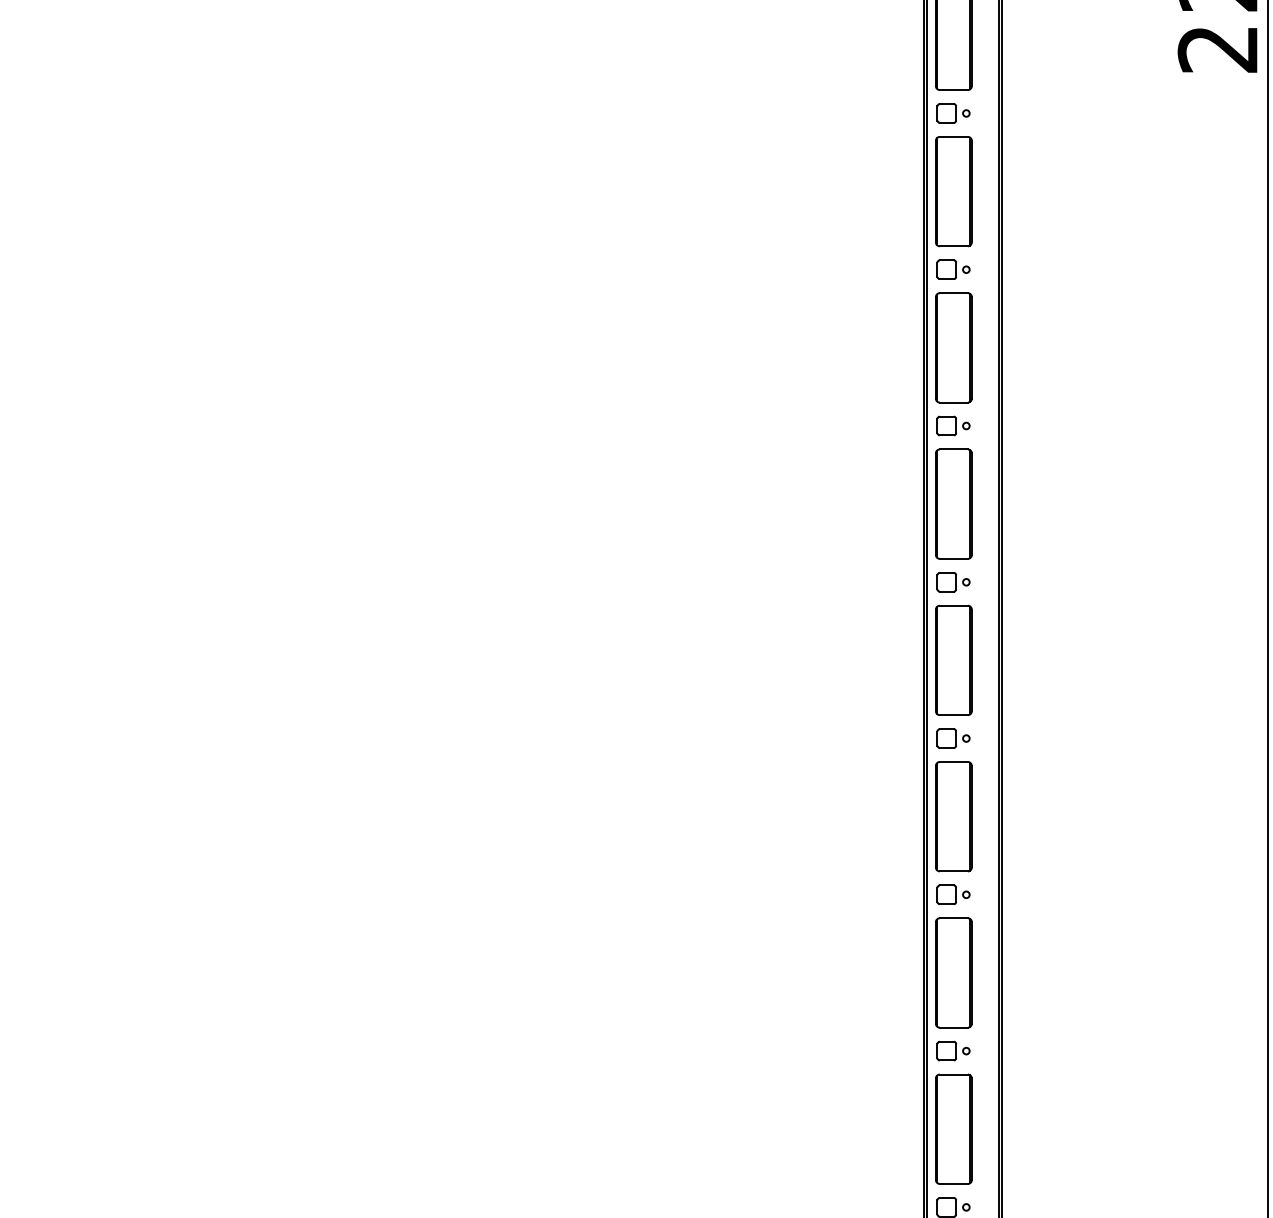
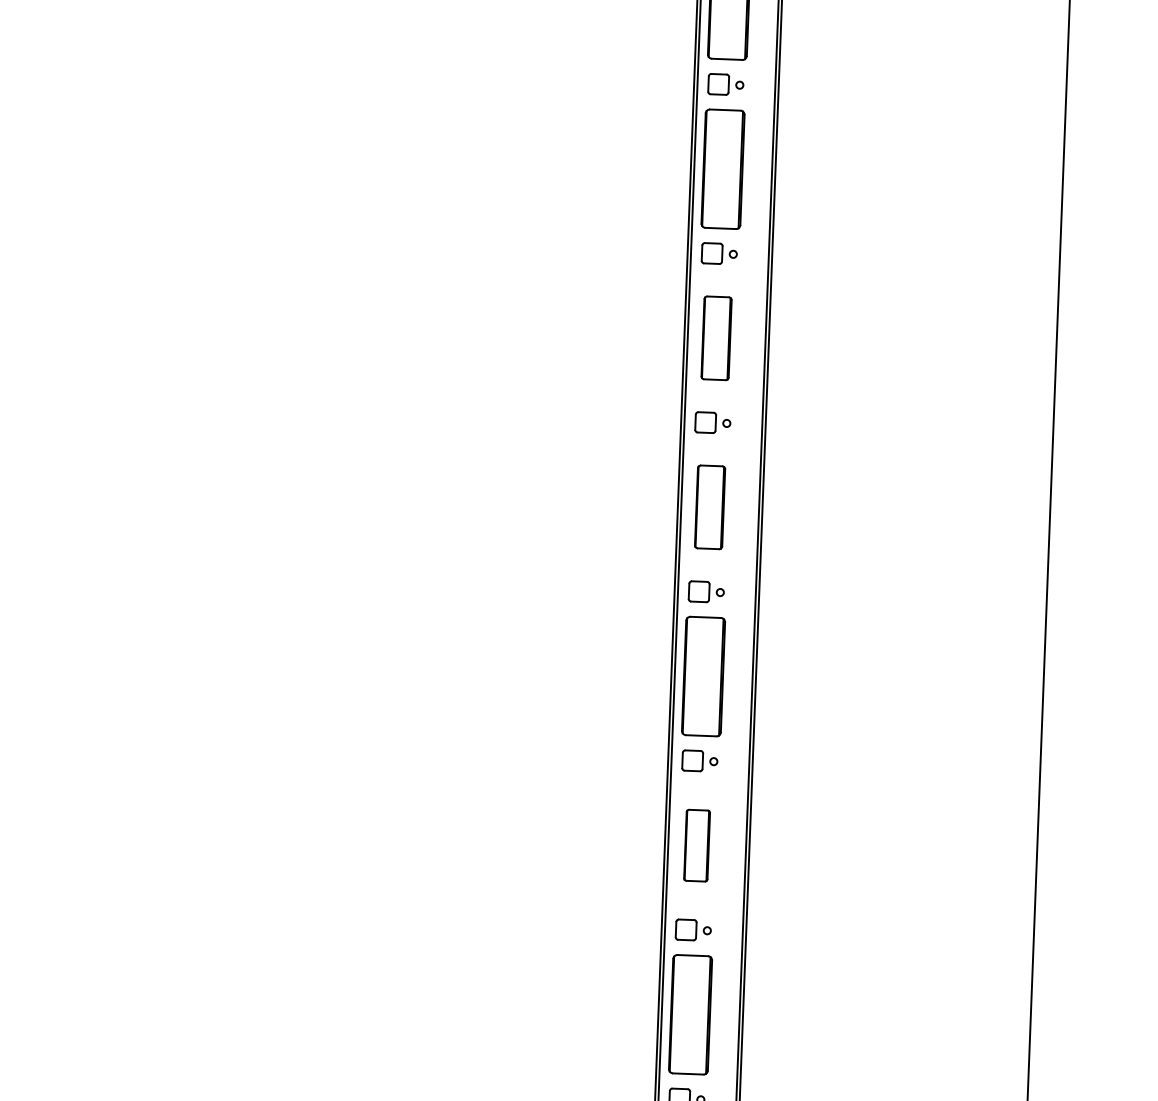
part: (953, 503) -> (716, 337), size x0.7
part: (953, 659) -> (709, 506), size x0.7
part: (953, 972) -> (696, 845), size x0.6

